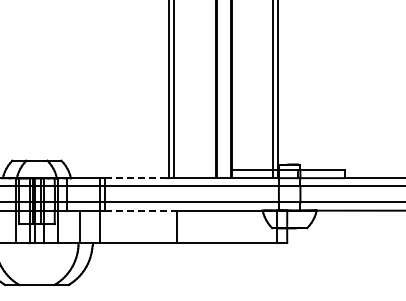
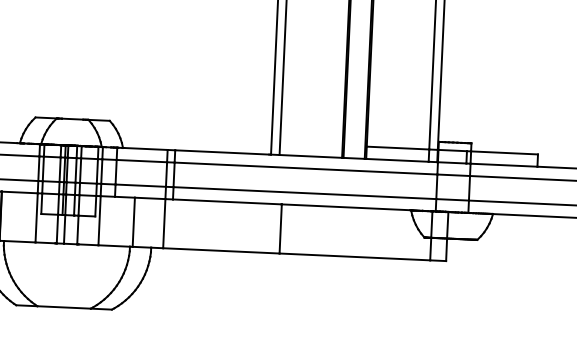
line: (136, 178) -> (222, 152), dashed -> solid
line: (141, 210) -> (227, 201), dashed -> solid

